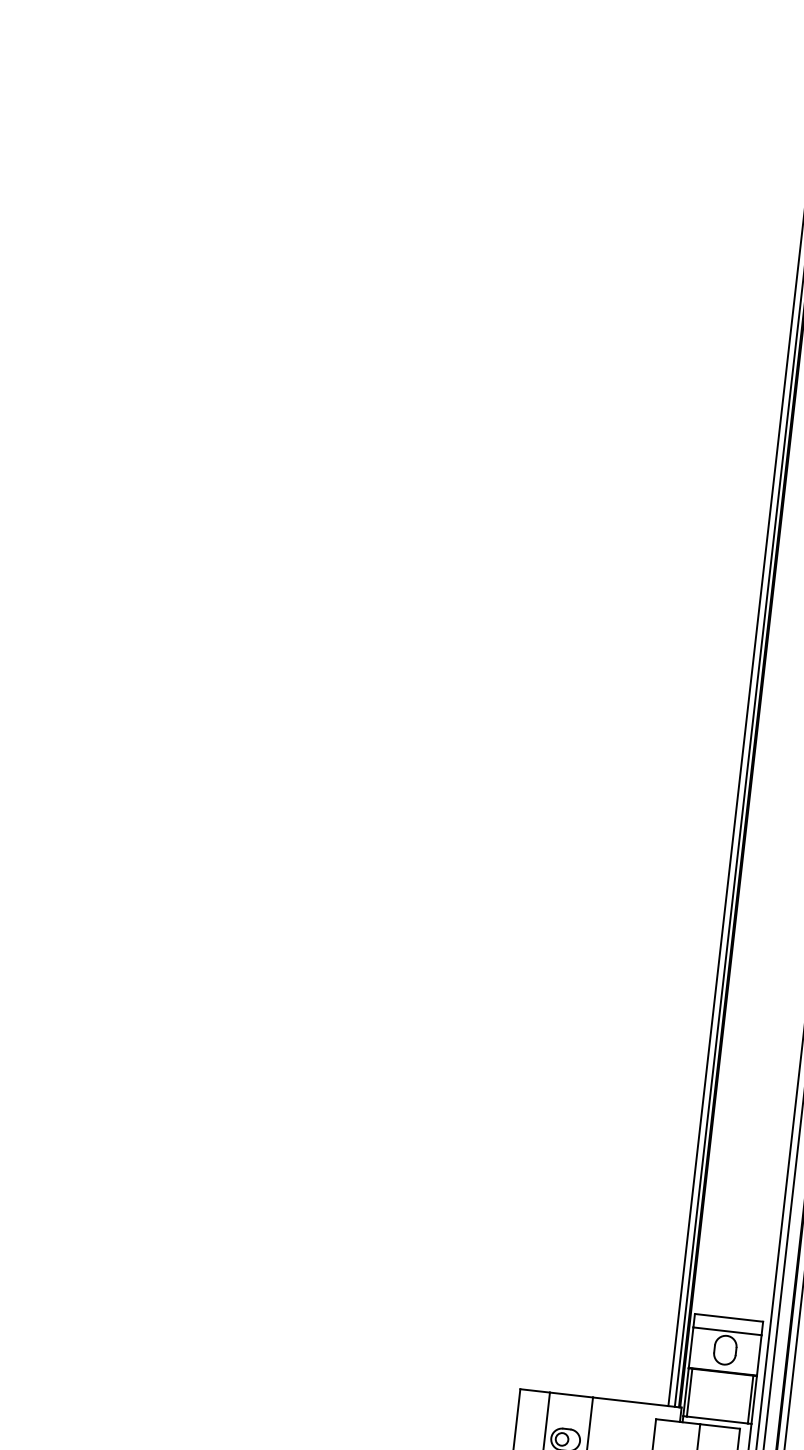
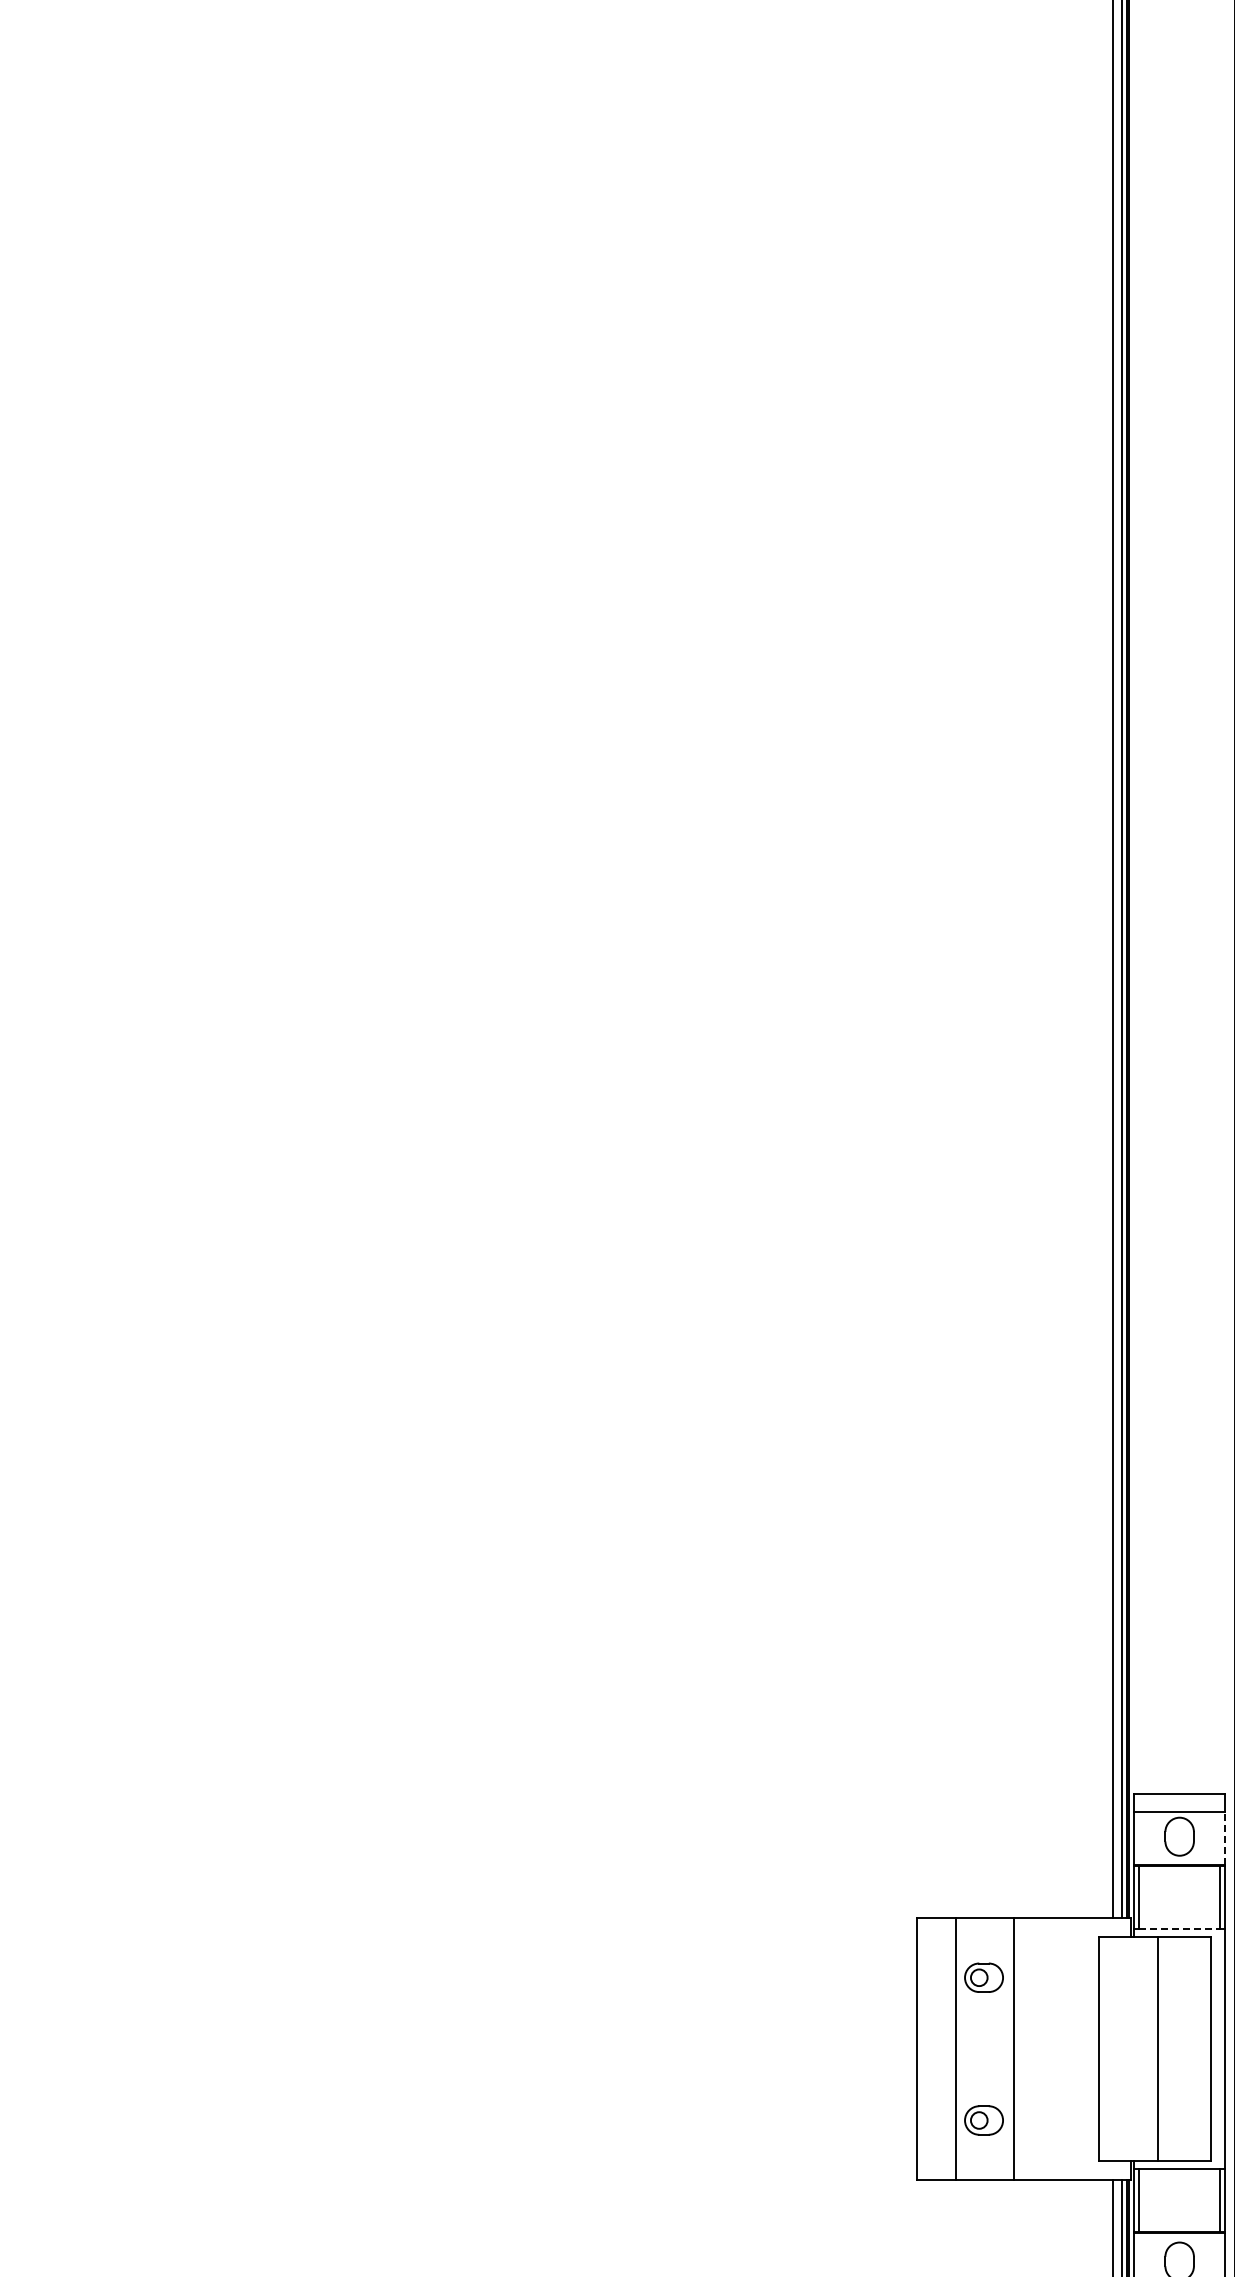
line: (759, 1355) -> (1224, 1838), solid -> dashed
line: (718, 1420) -> (1180, 1929), solid -> dashed

